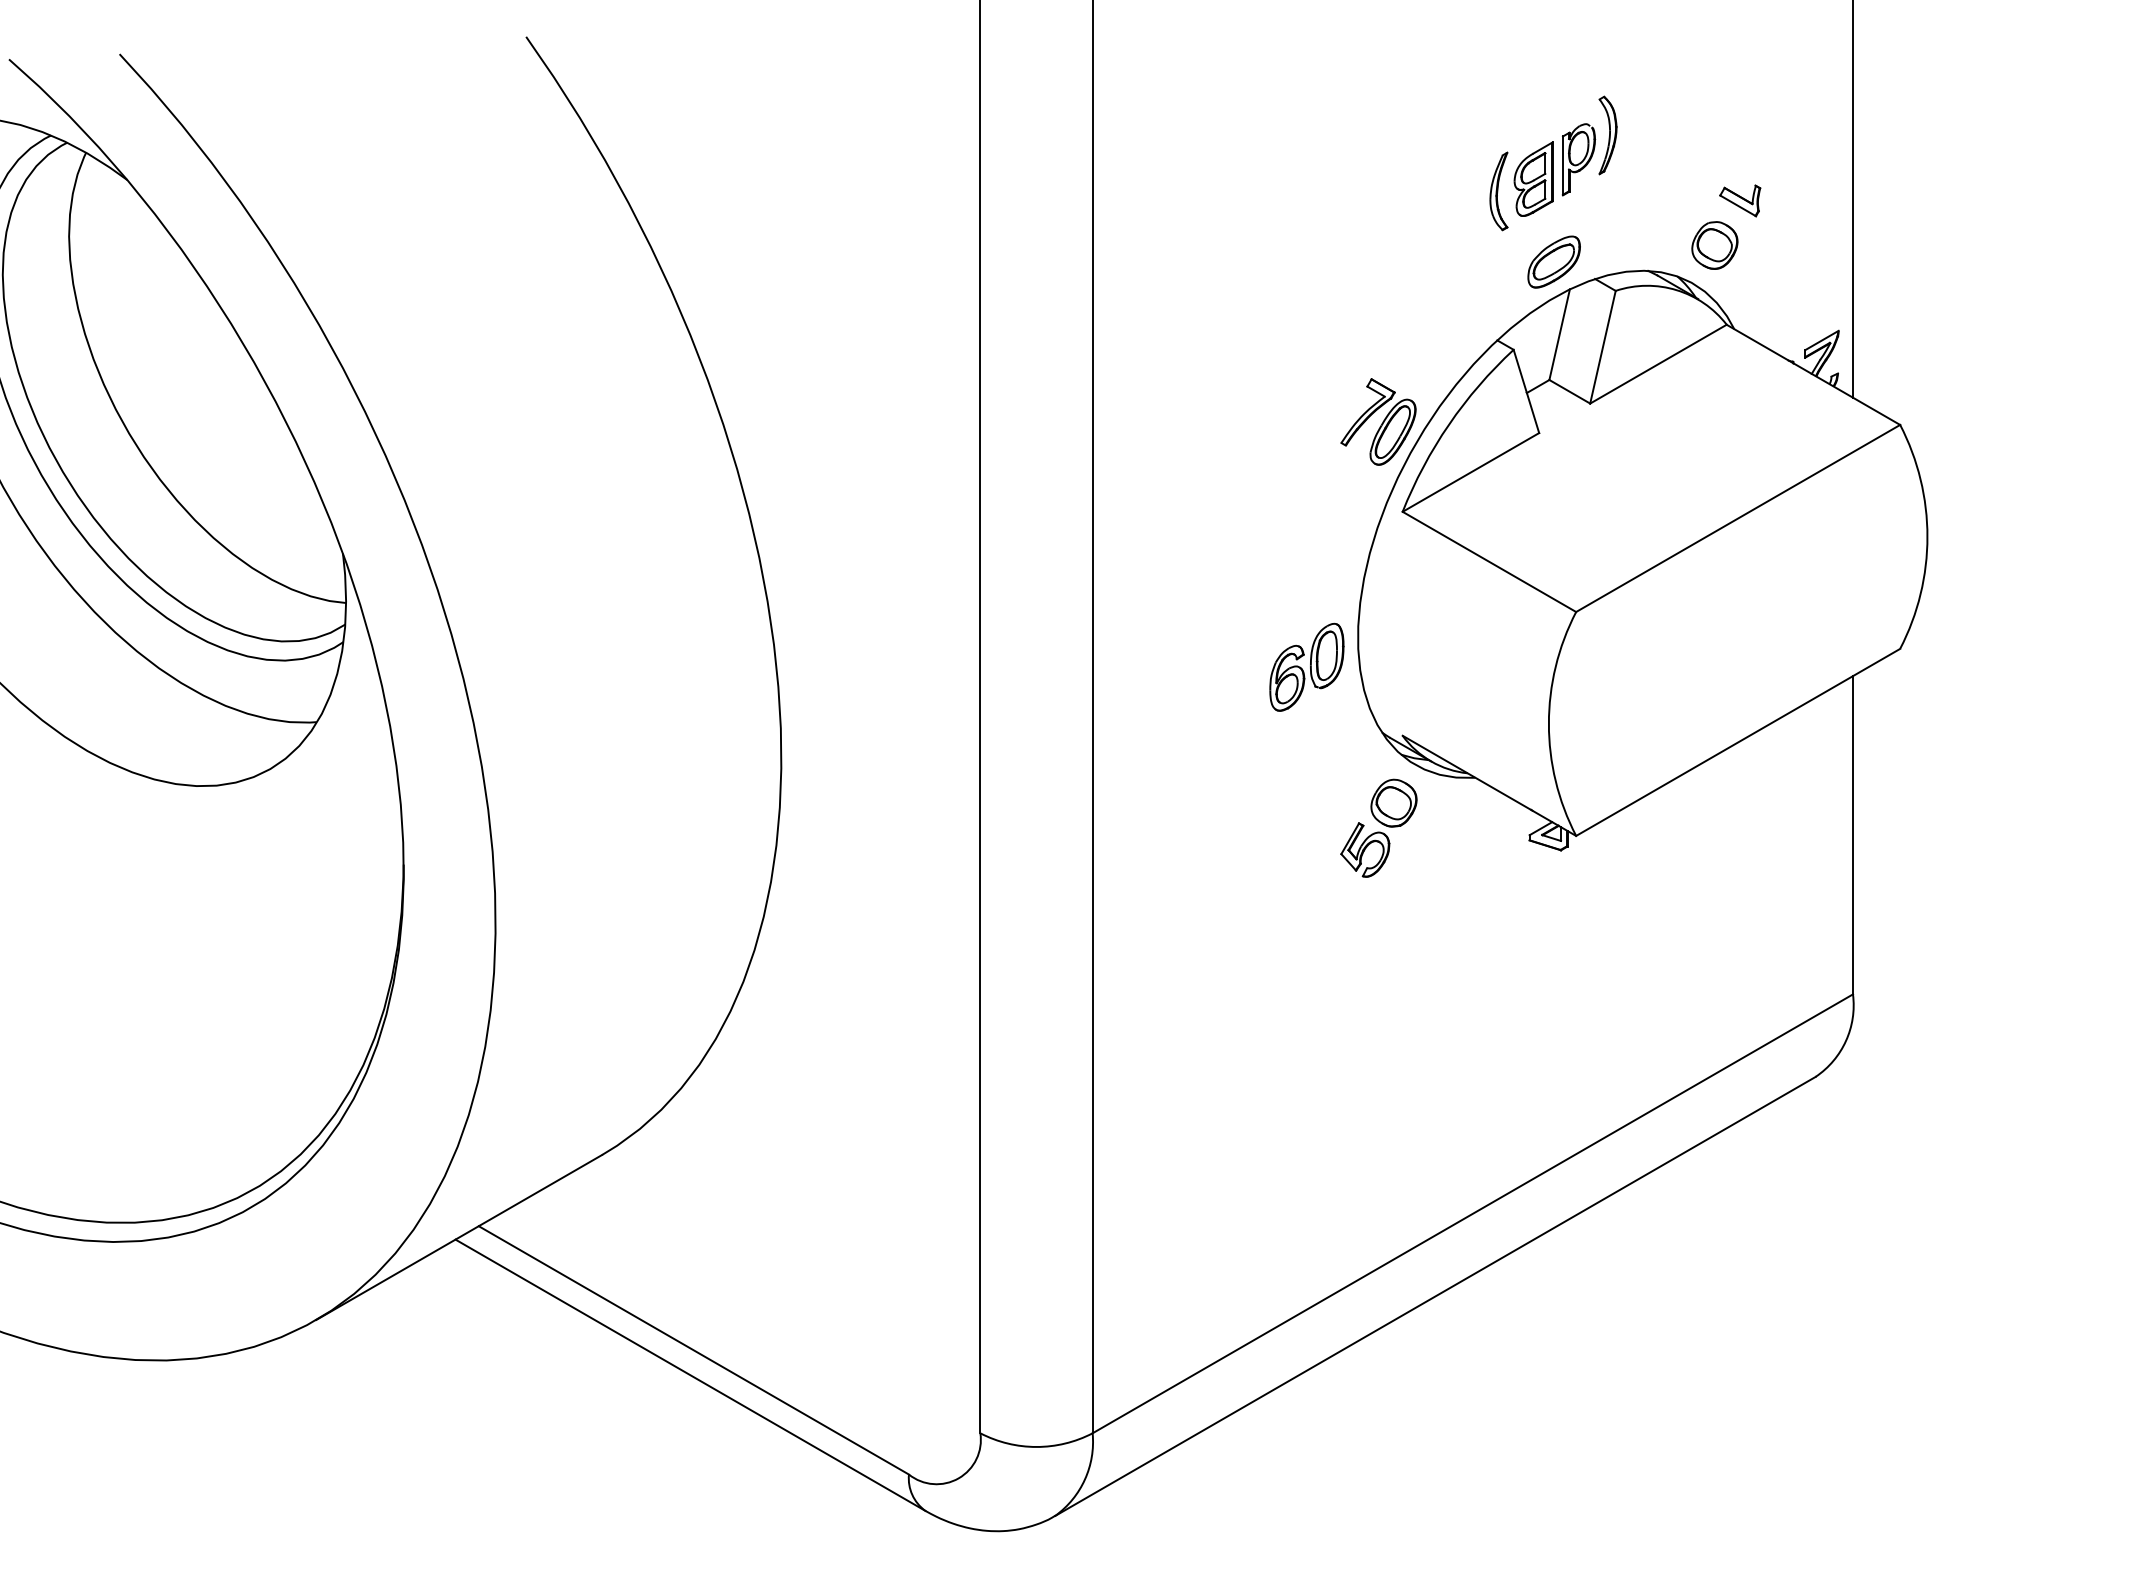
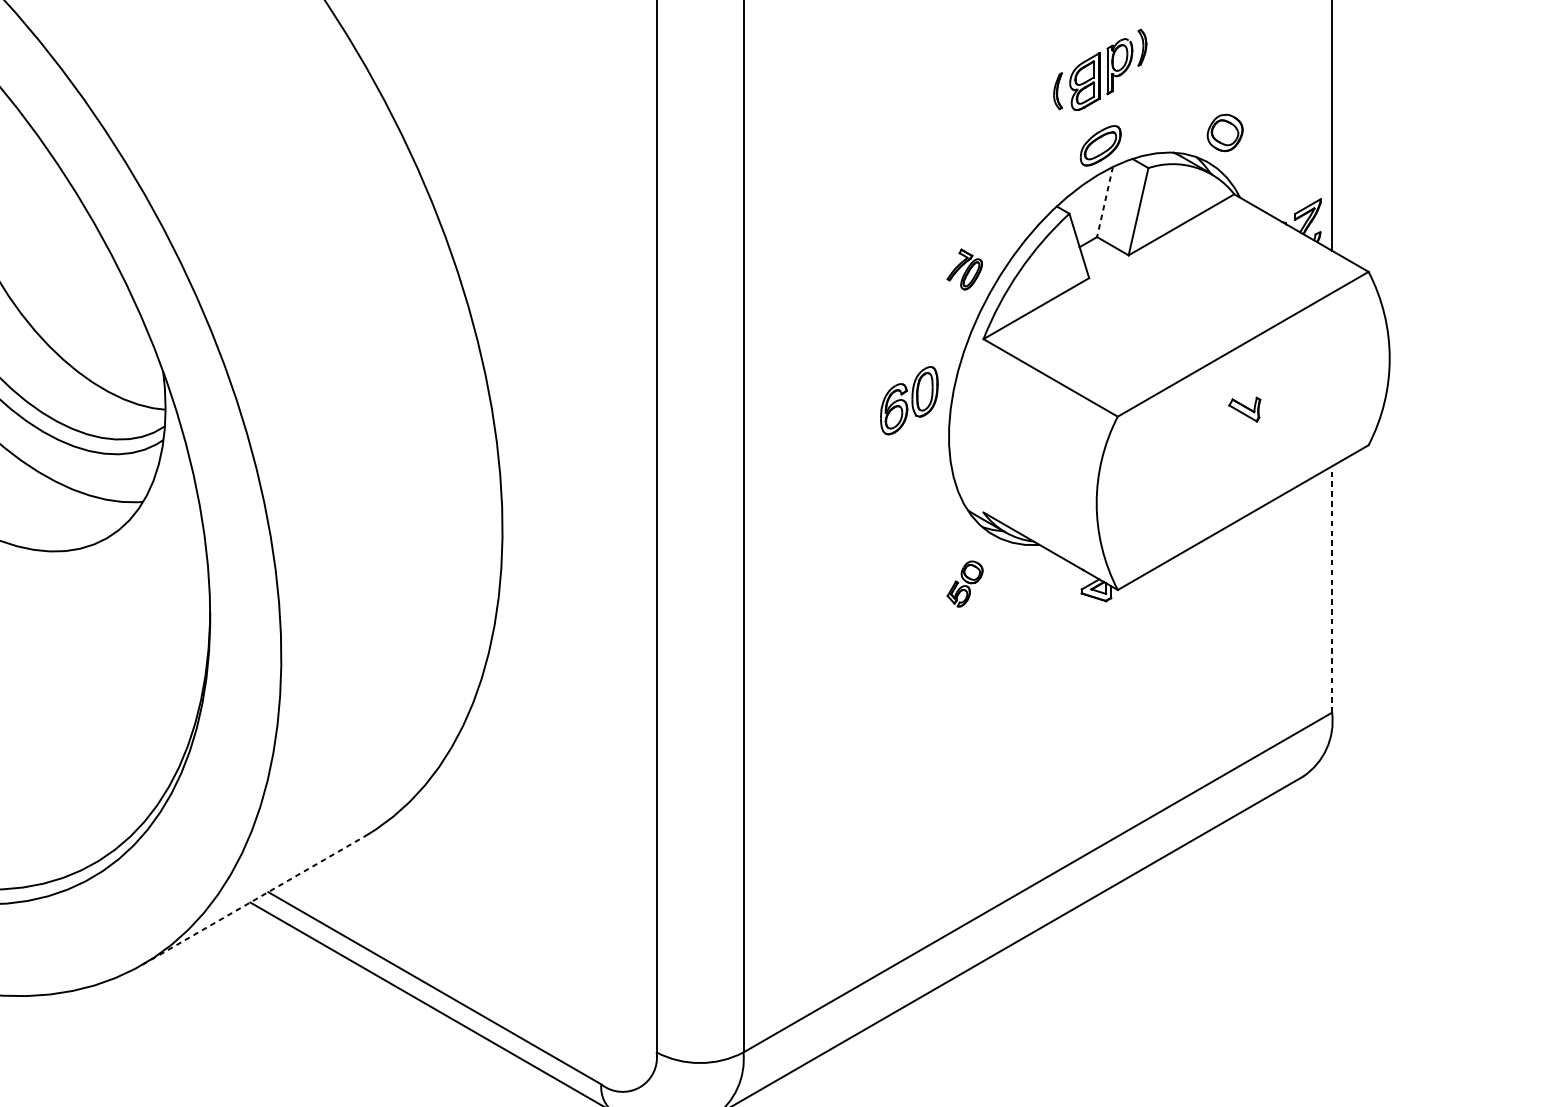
part: (1607, 135) -> (1142, 47), size x0.6
part: (1498, 191) -> (1057, 91), size x0.6
part: (1740, 200) -> (1245, 409), moved
line: (1559, 335) -> (1104, 202), solid -> dashed
part: (1378, 421) -> (964, 269), size x0.6
part: (1306, 666) -> (909, 400), moved
part: (1378, 827) -> (964, 583), size x0.6
line: (1853, 834) -> (1332, 588), solid -> dashed
line: (459, 1237) -> (253, 900), solid -> dashed

